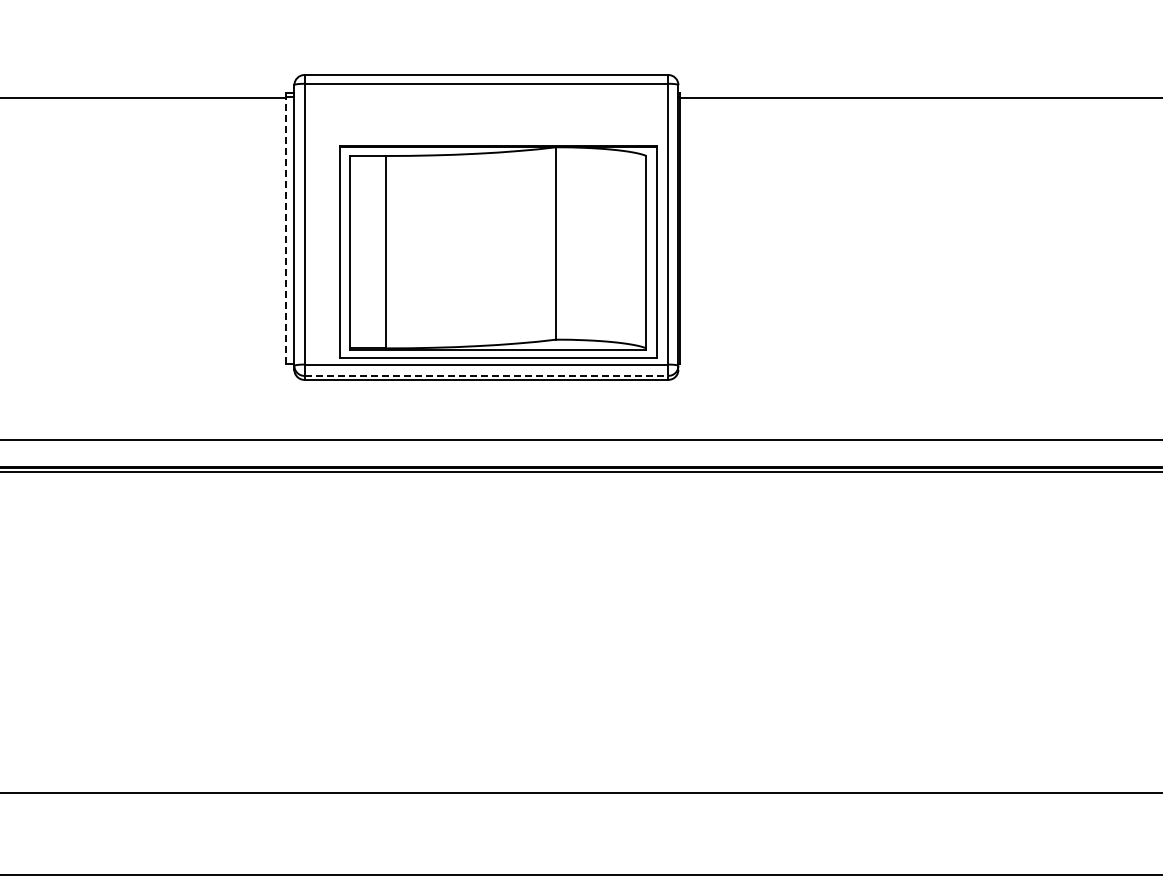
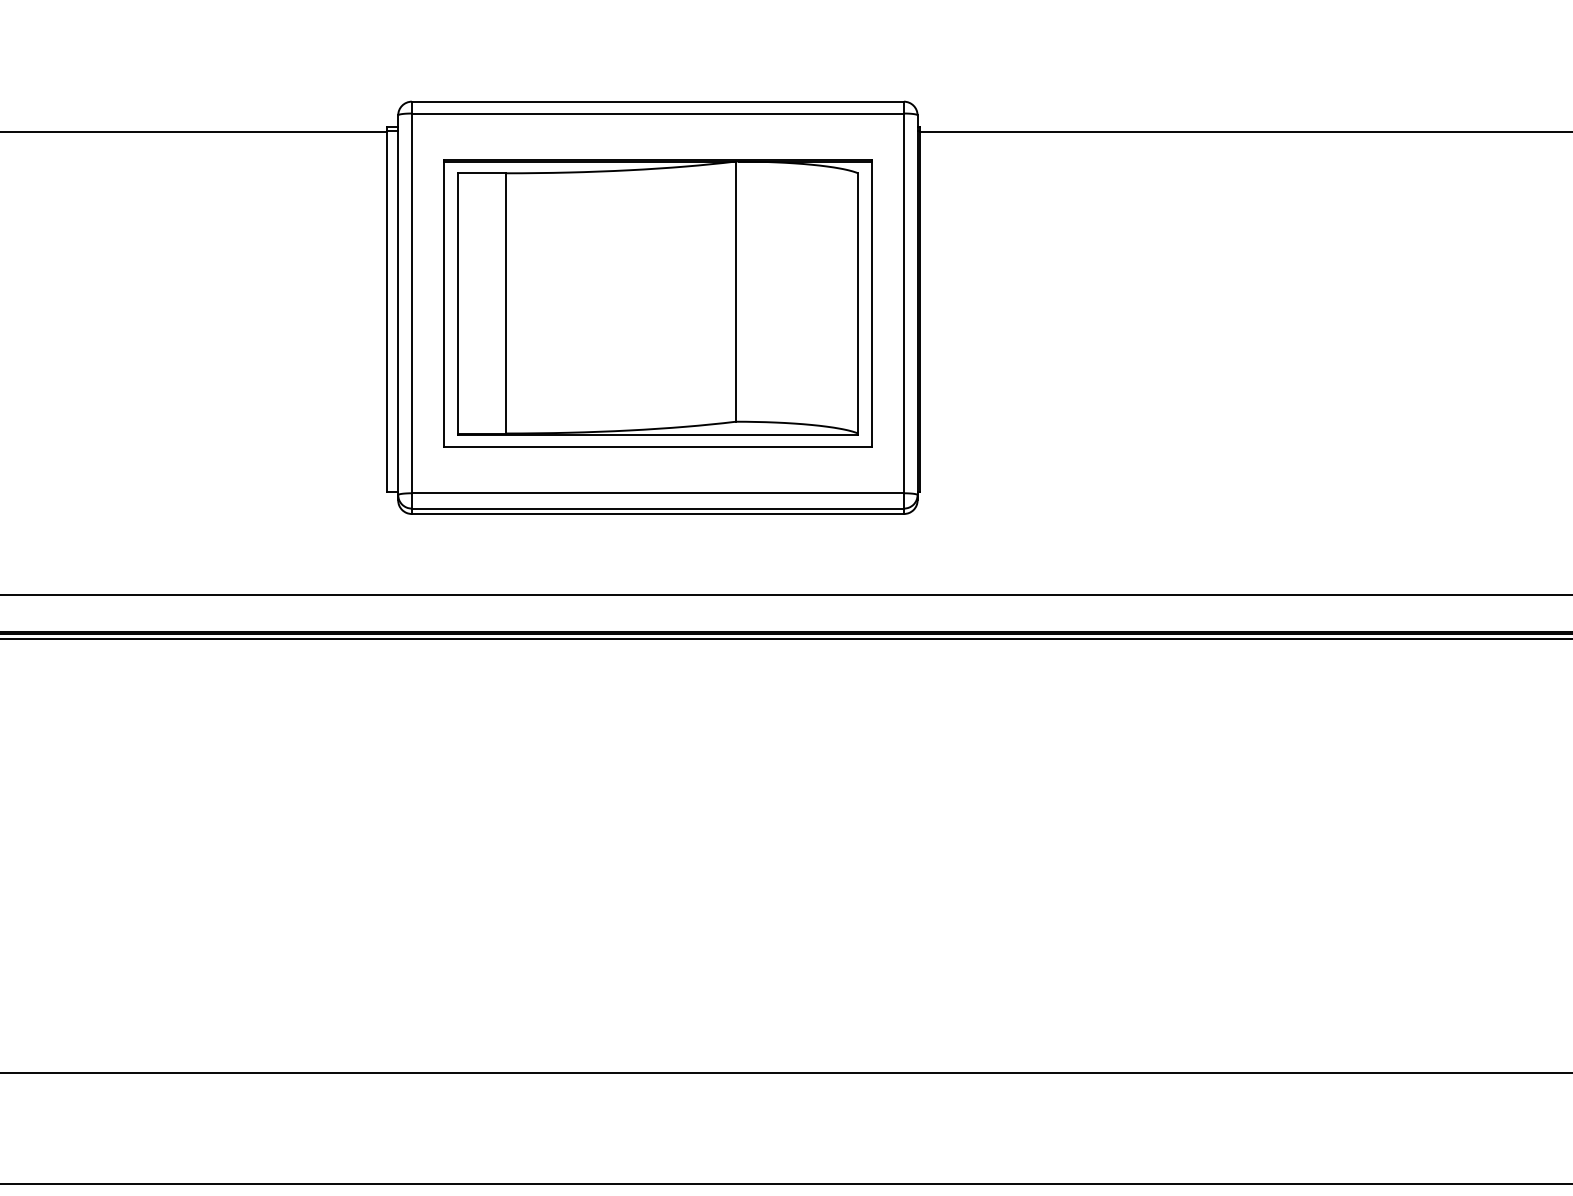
line: (286, 228) -> (387, 309), dashed -> solid
part: (498, 251) -> (658, 302), moved
line: (486, 375) -> (658, 508), dashed -> solid

